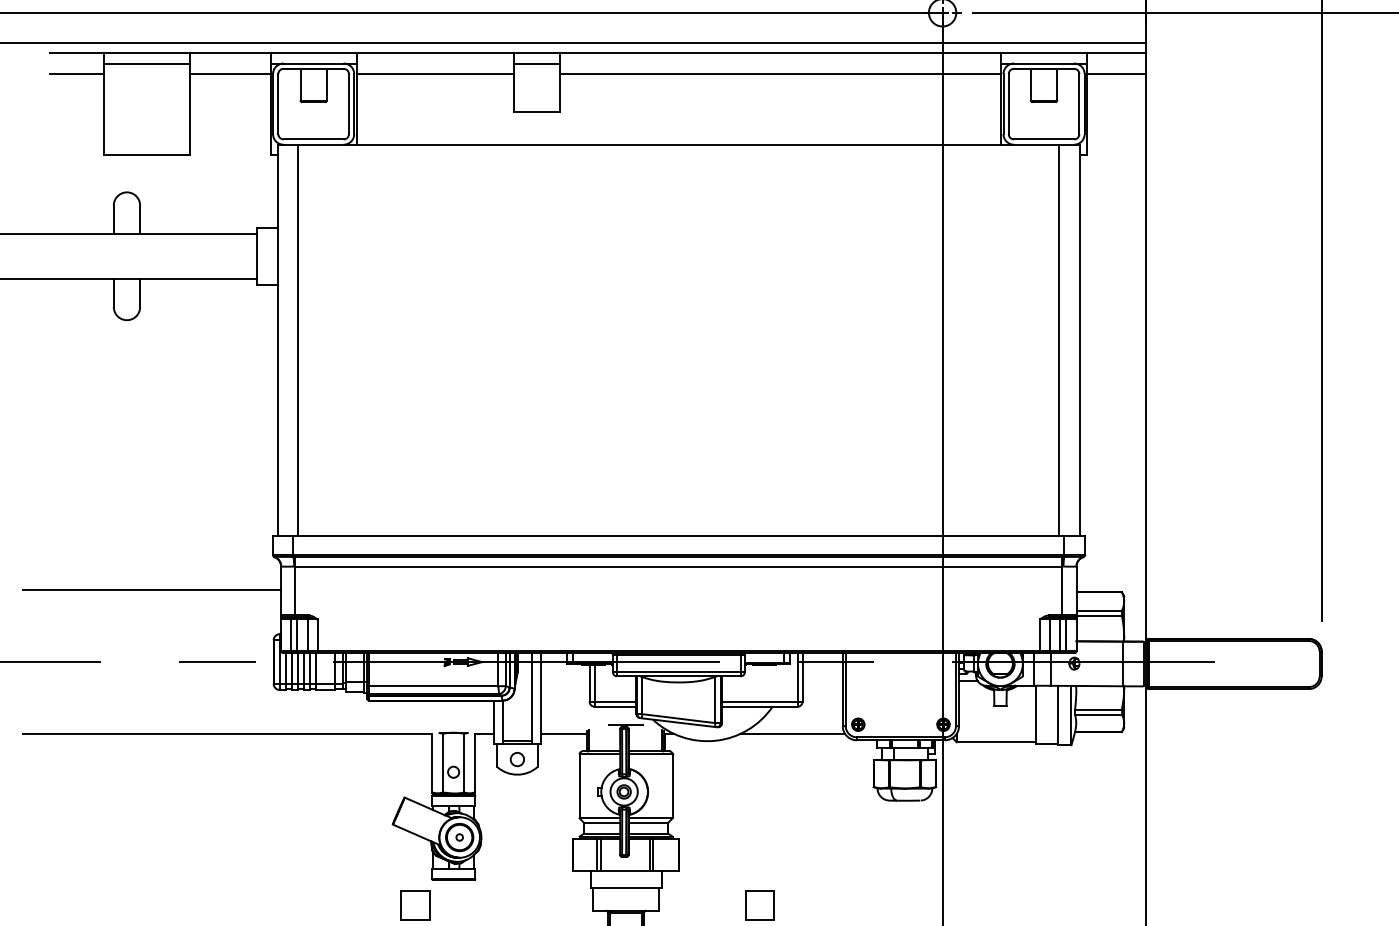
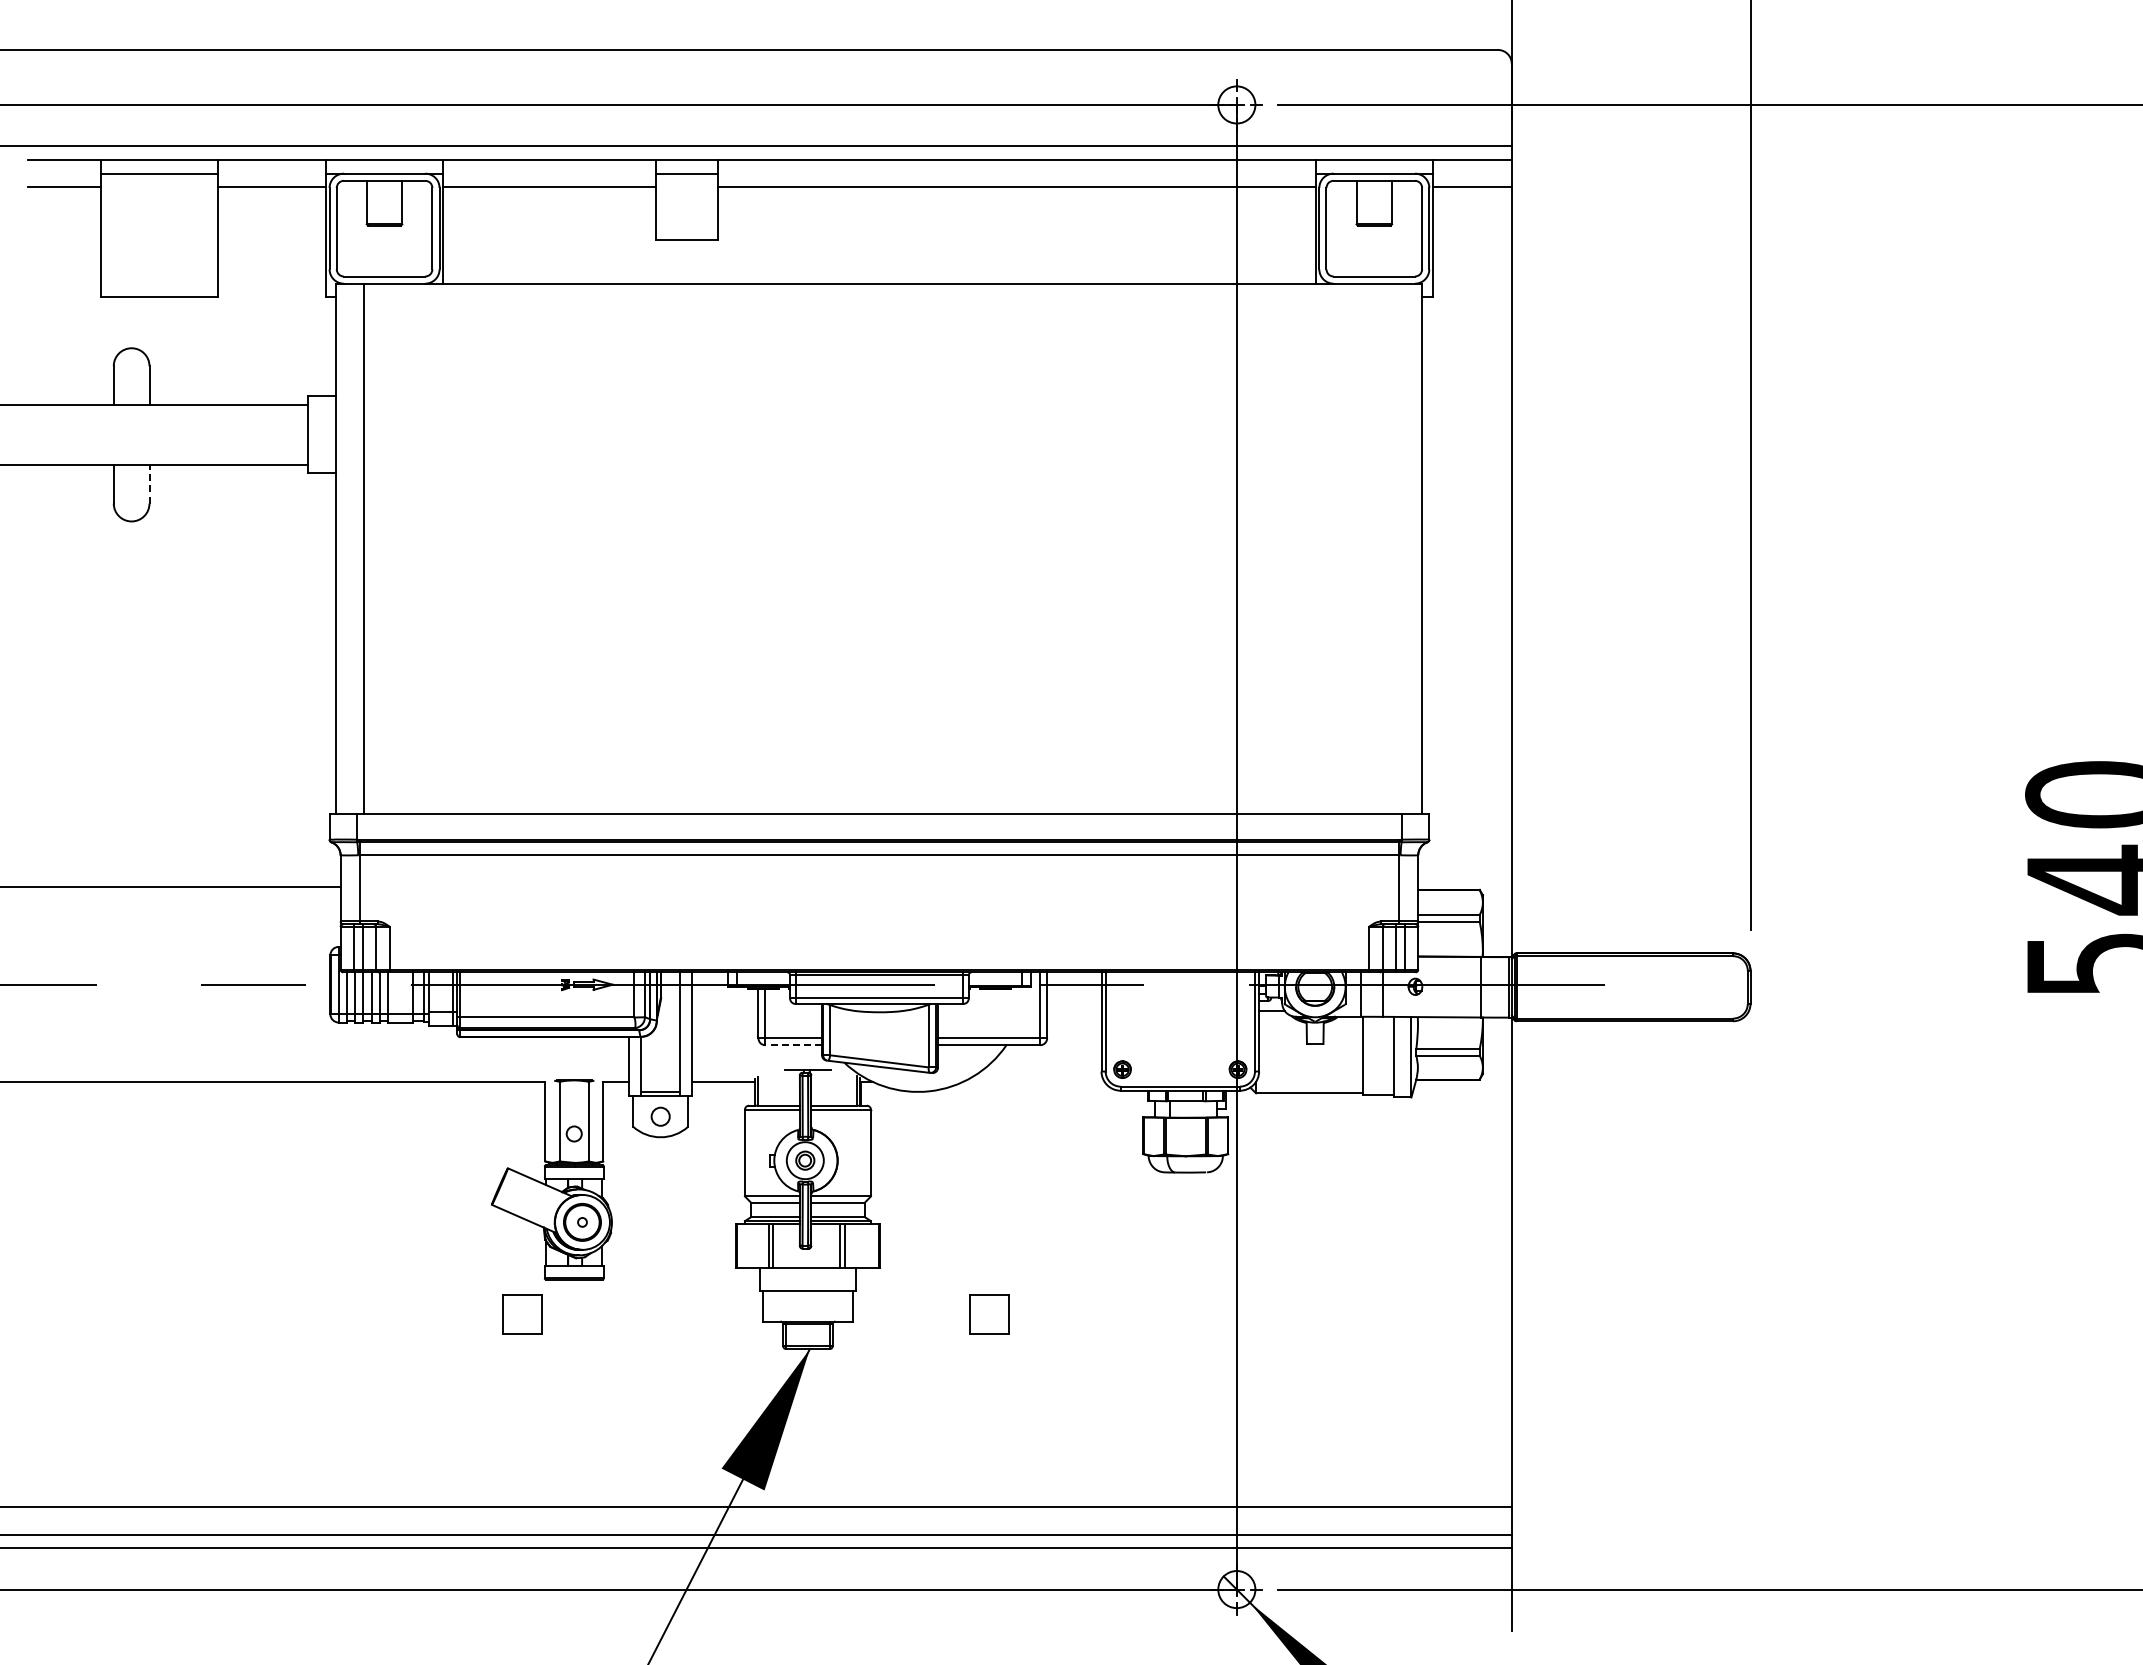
line: (140, 292) -> (149, 483), solid -> dashed
line: (1058, 340) -> (1394, 548), removed
line: (615, 706) -> (793, 1045), solid -> dashed
line: (792, 734) -> (1033, 1082), removed

